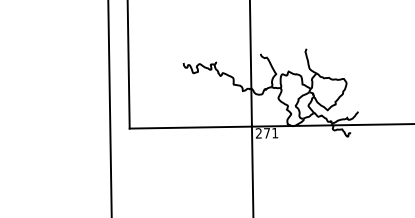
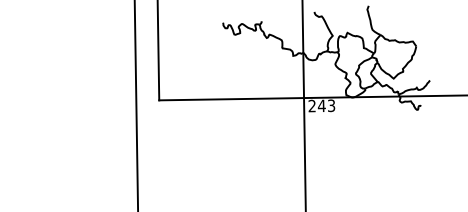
text: (270, 132) -> (325, 104), 271 -> 243

